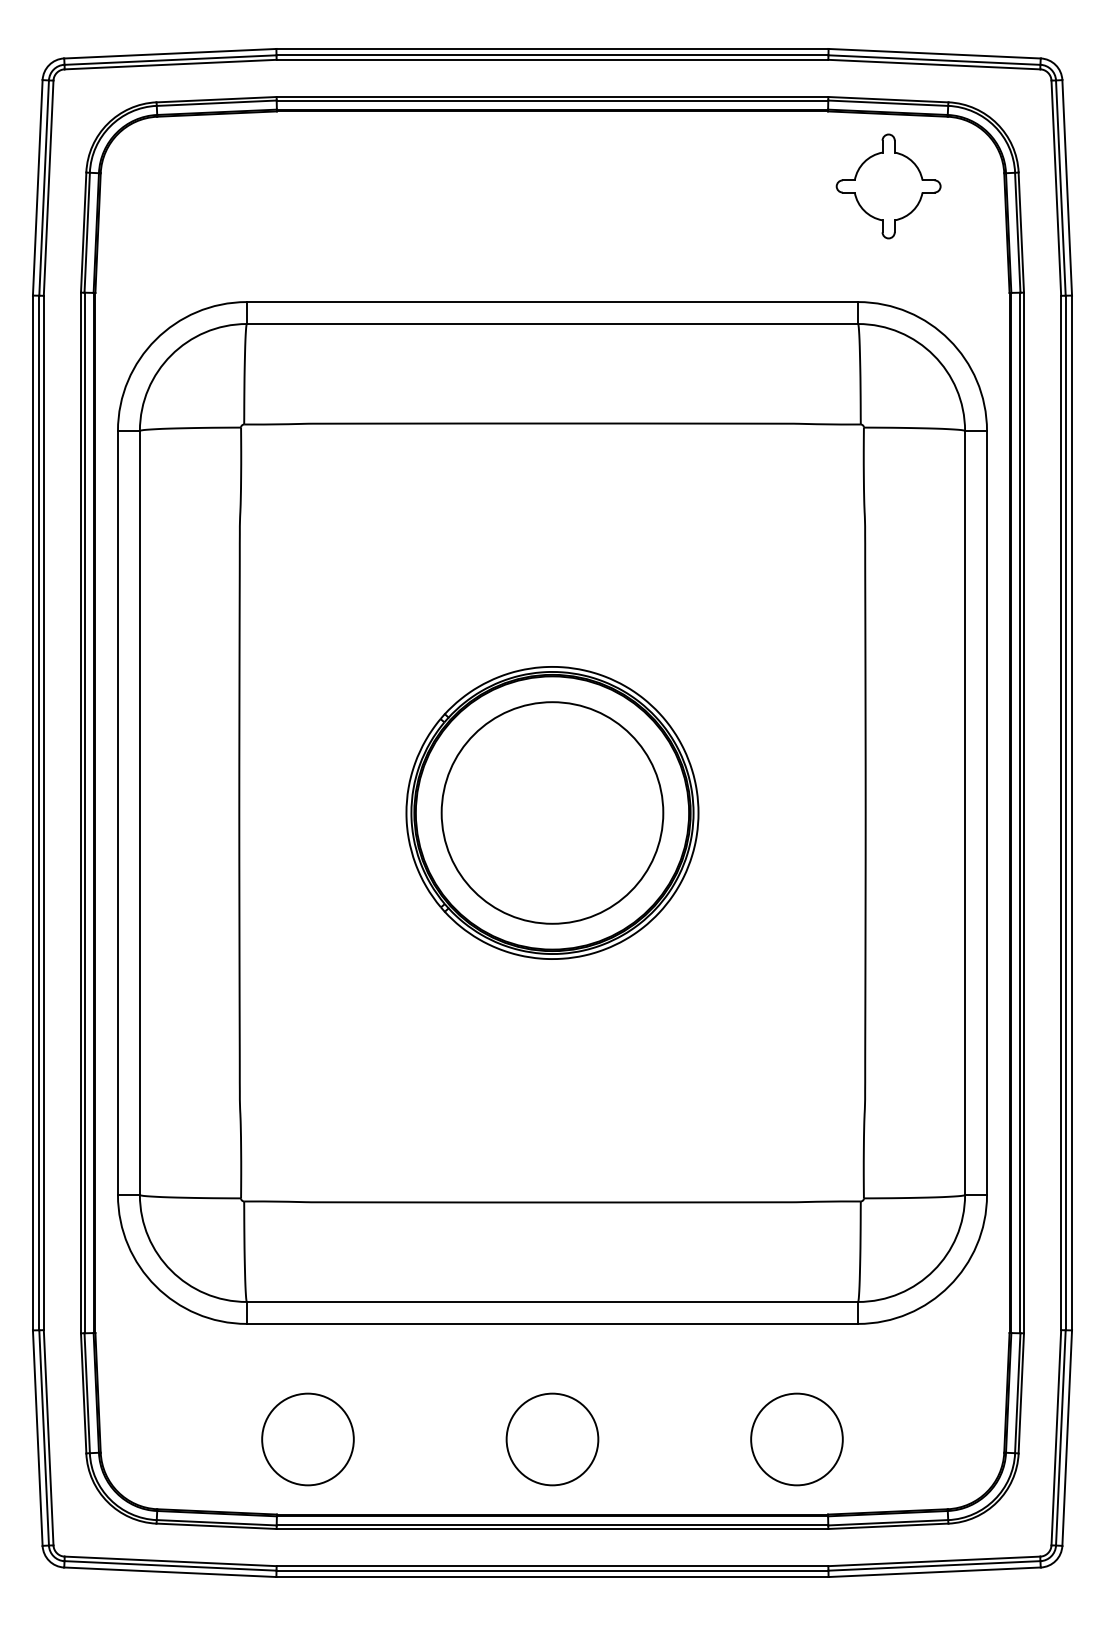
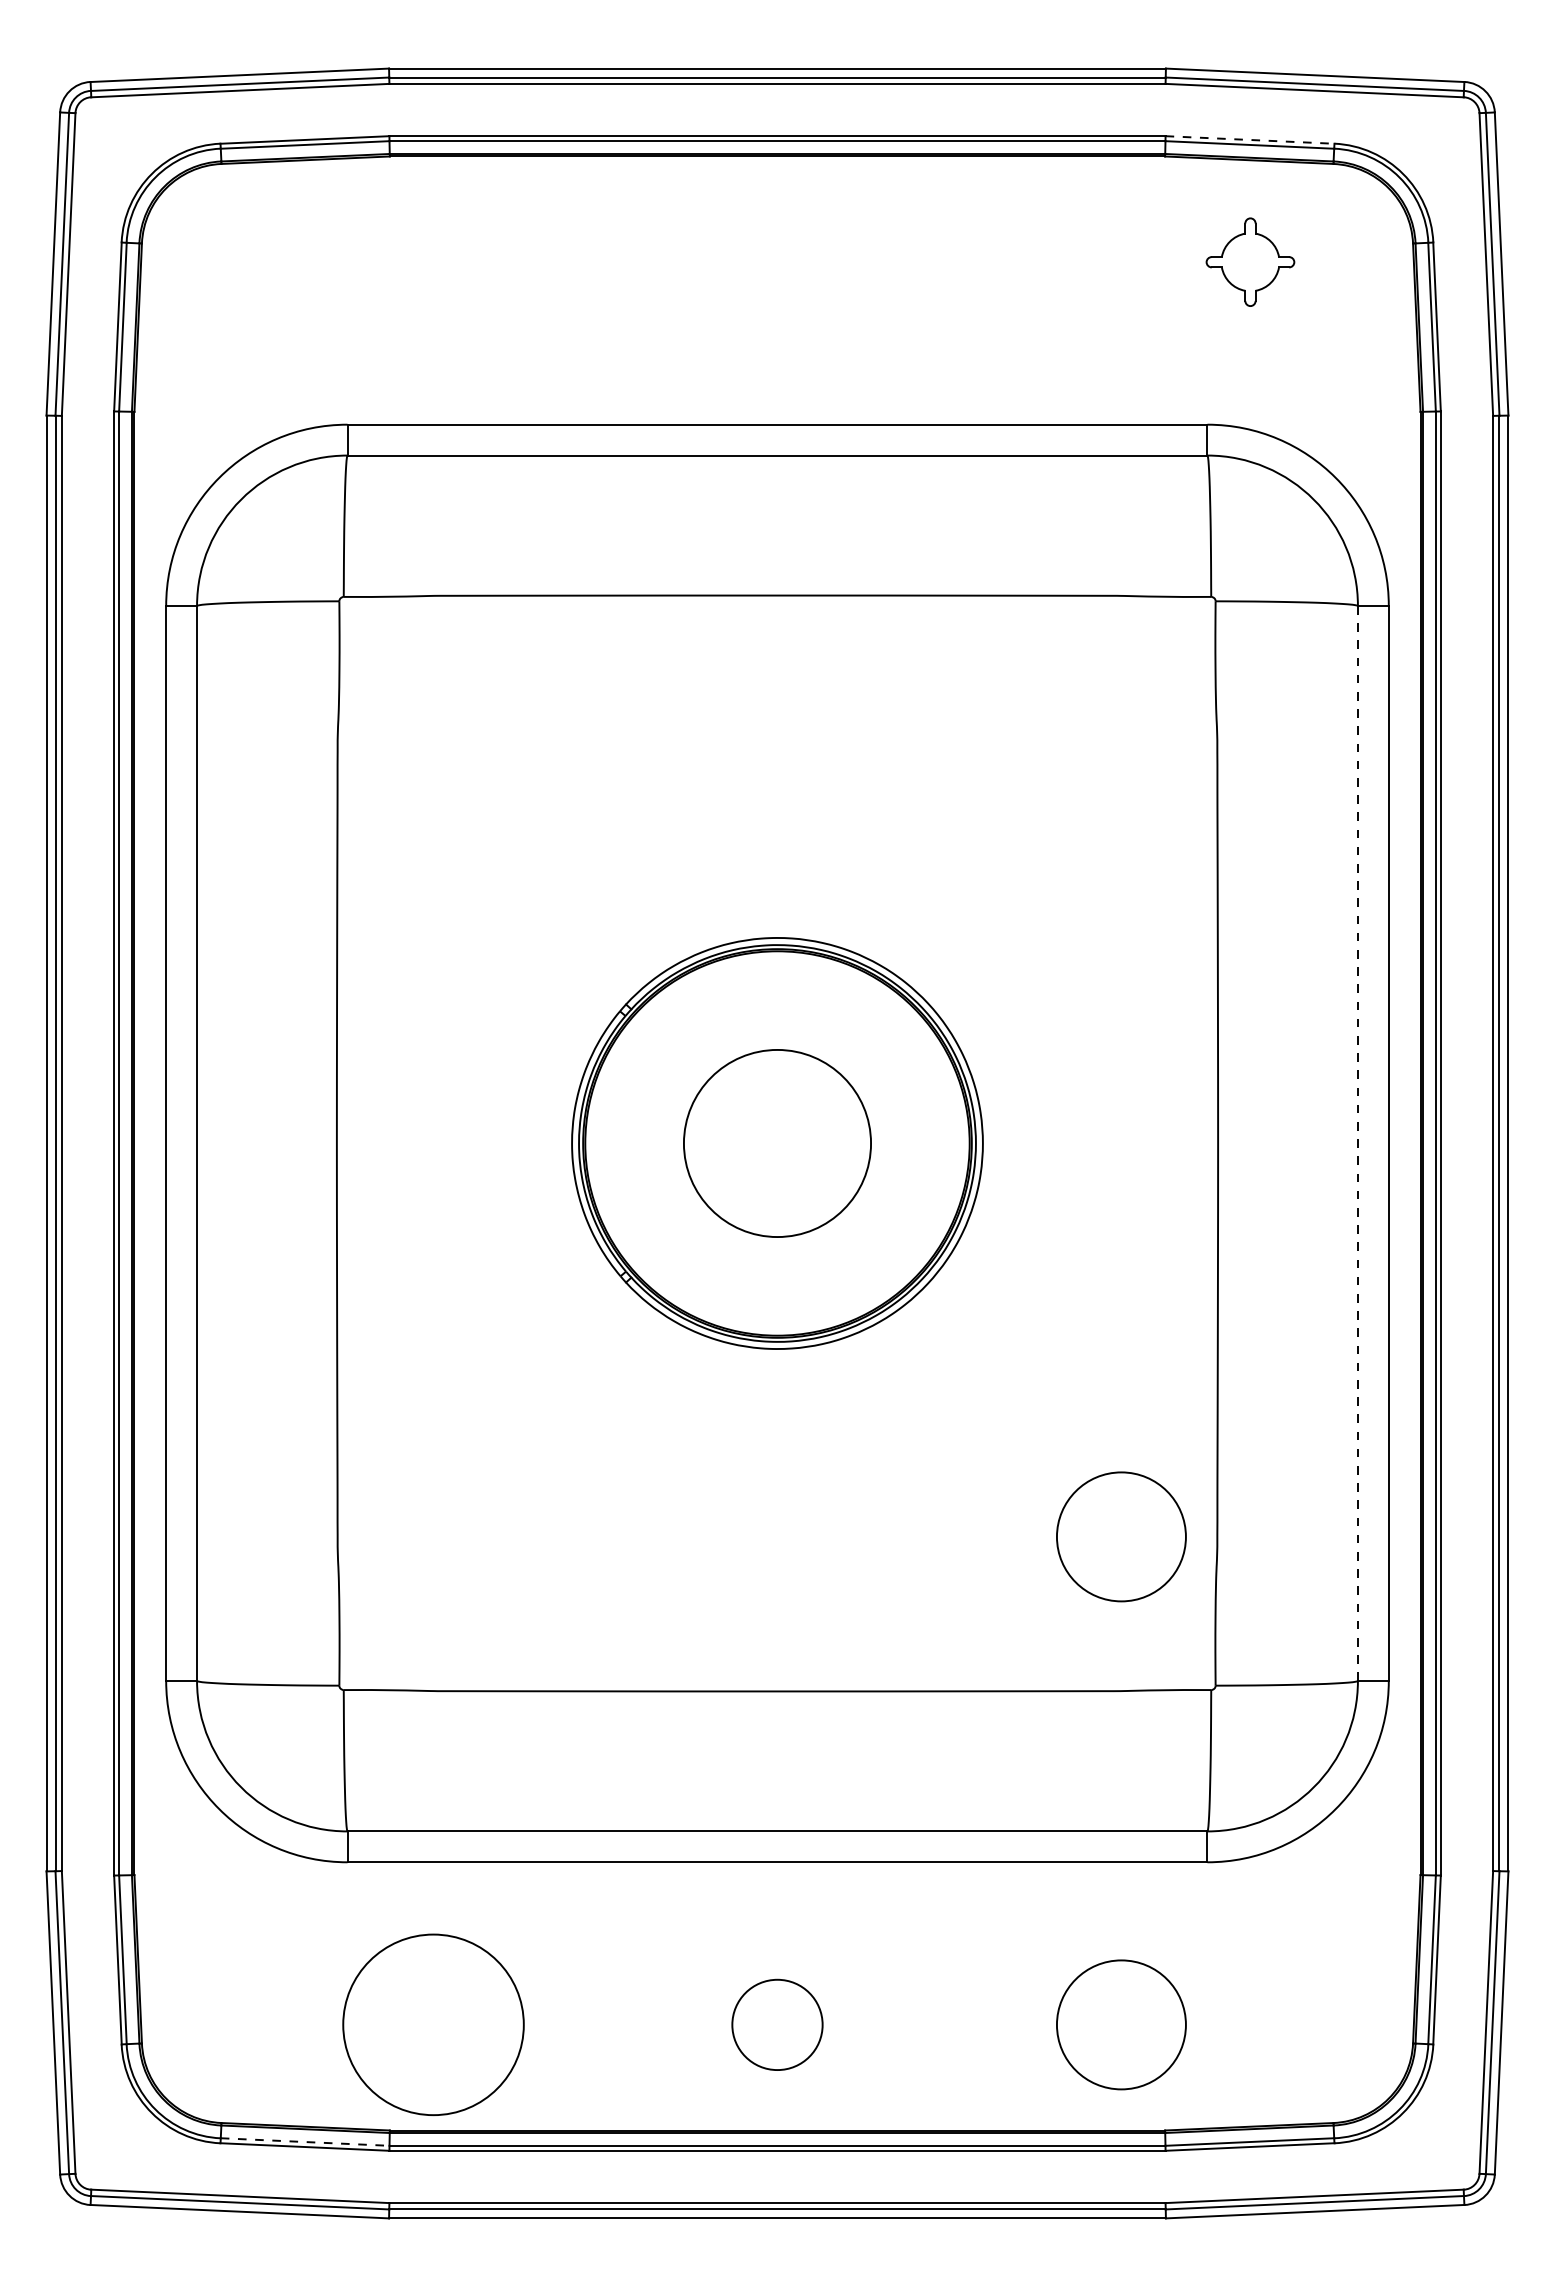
line: (888, 99) -> (1250, 139), solid -> dashed
part: (888, 186) -> (1250, 262), size x0.6
circle: (552, 813) -> (777, 1143), size x0.6
line: (964, 813) -> (1357, 1143), solid -> dashed
circle: (797, 1092) -> (1121, 1536), added
circle: (307, 1439) -> (433, 2024), size x1.4
circle: (552, 1439) -> (777, 2024), size x0.7
line: (217, 1523) -> (305, 2142), solid -> dashed

